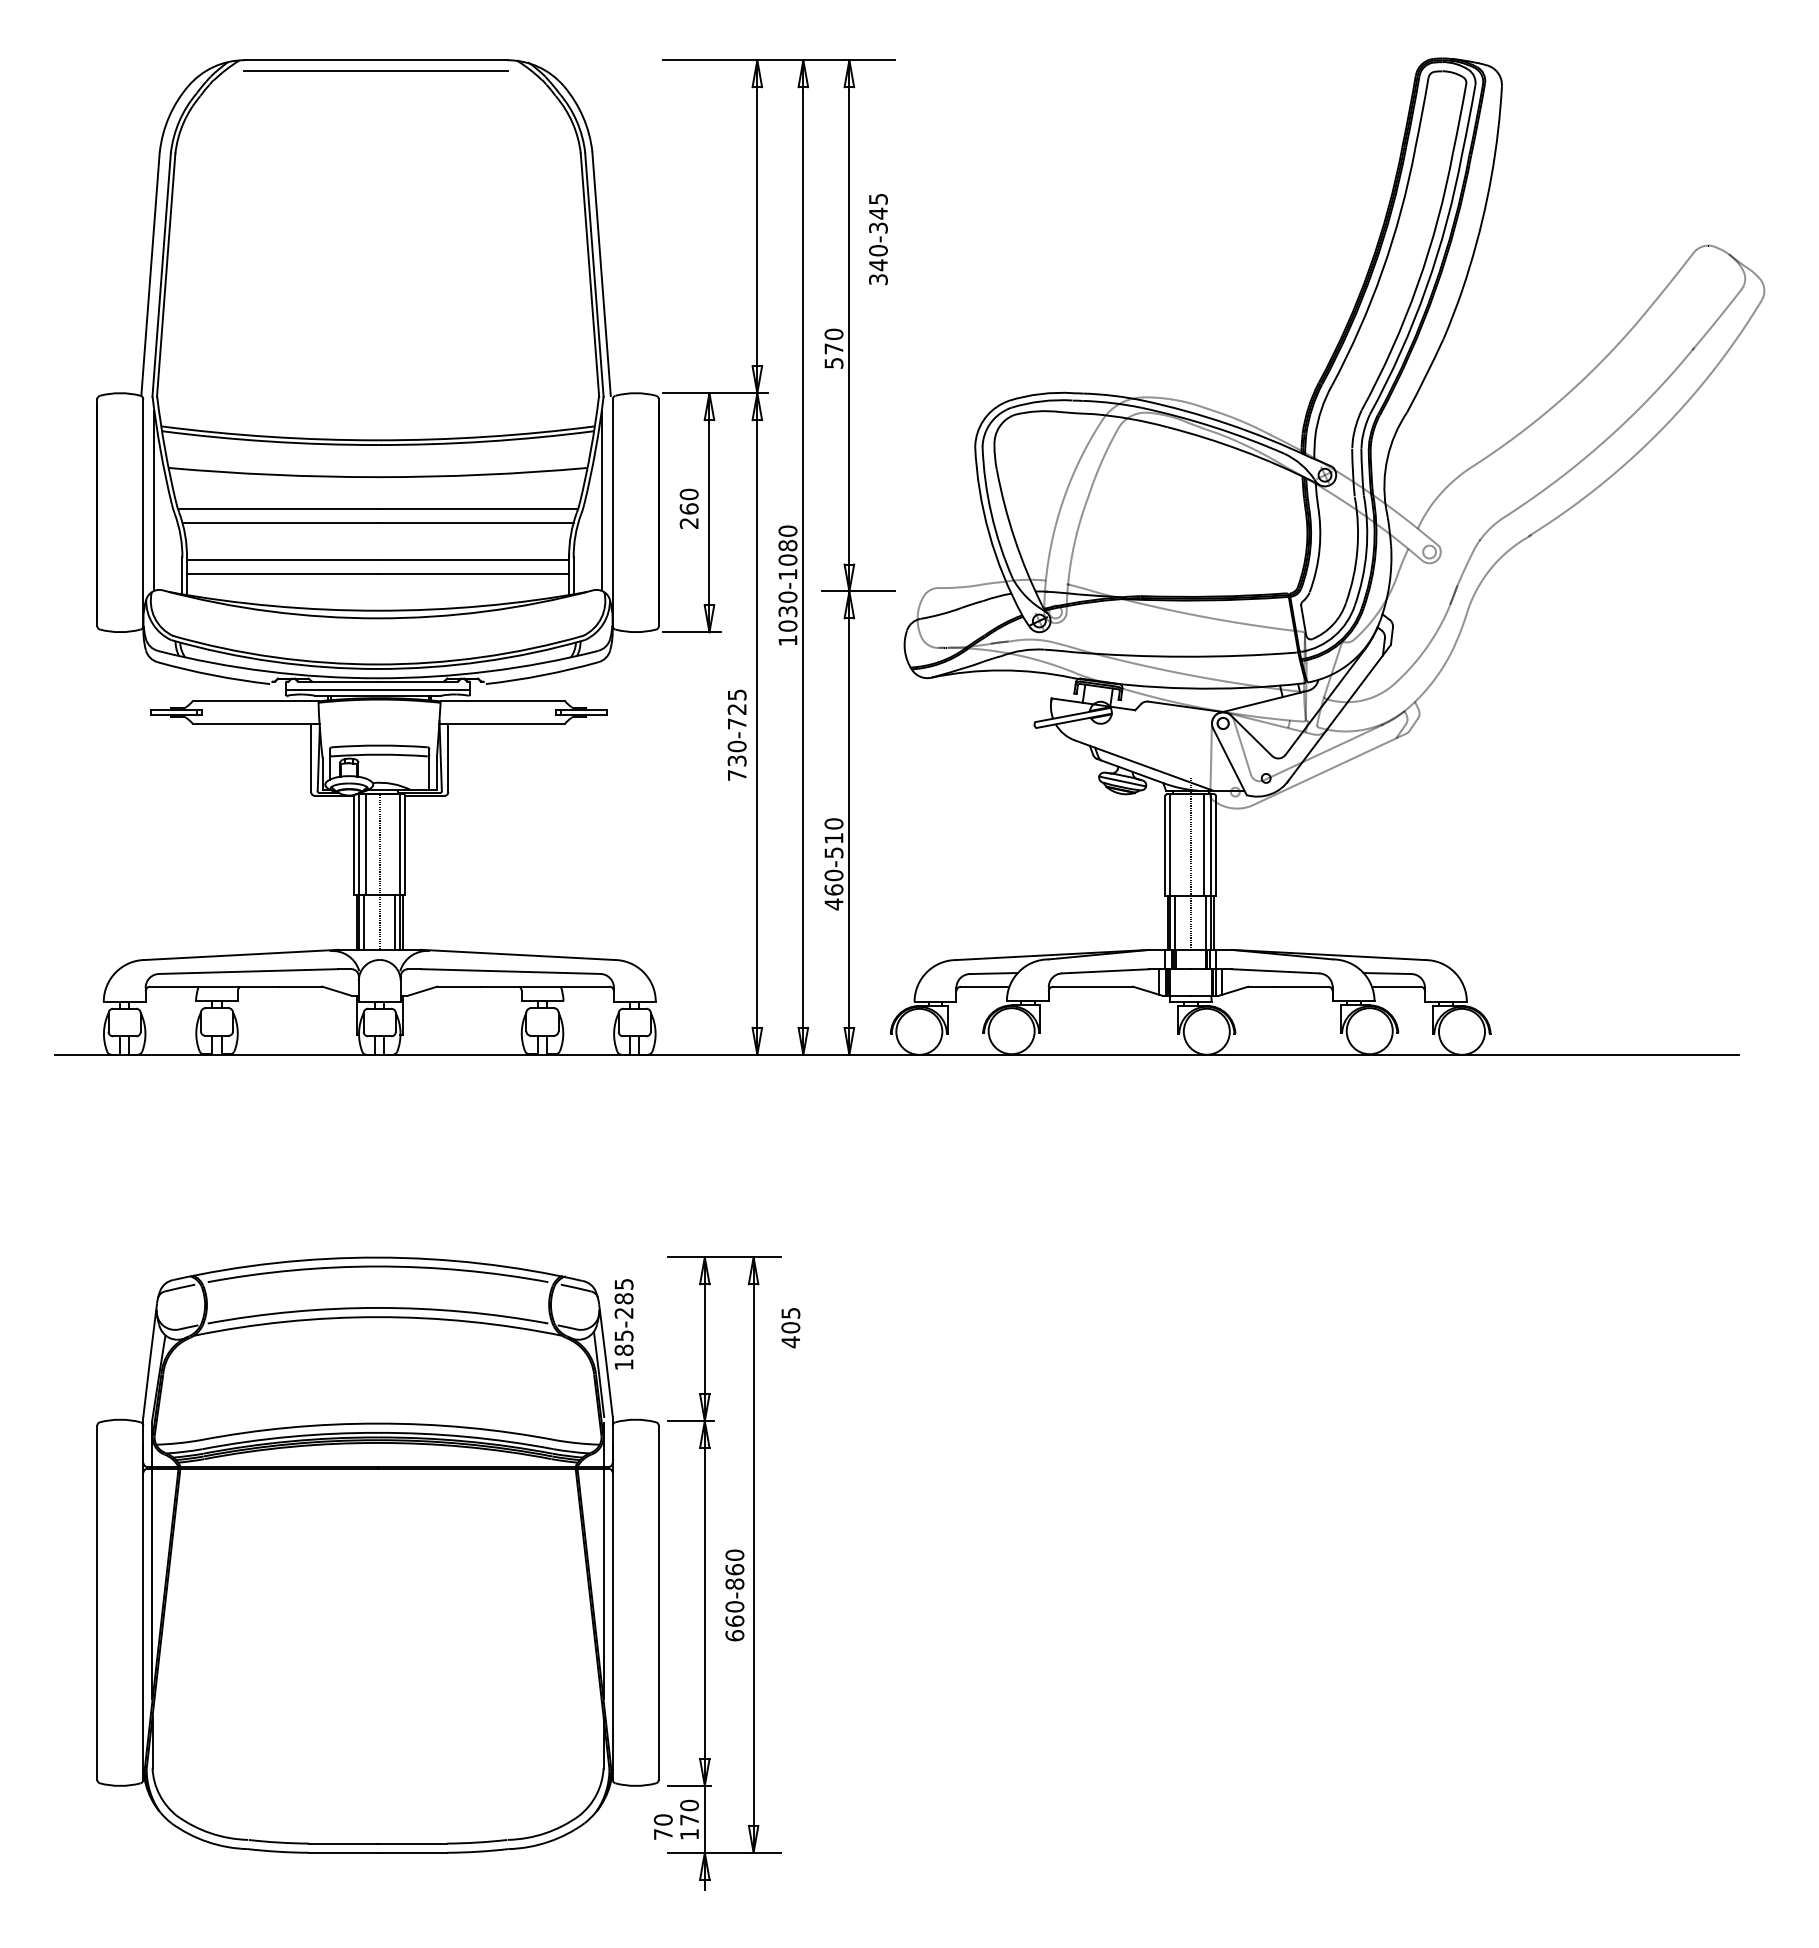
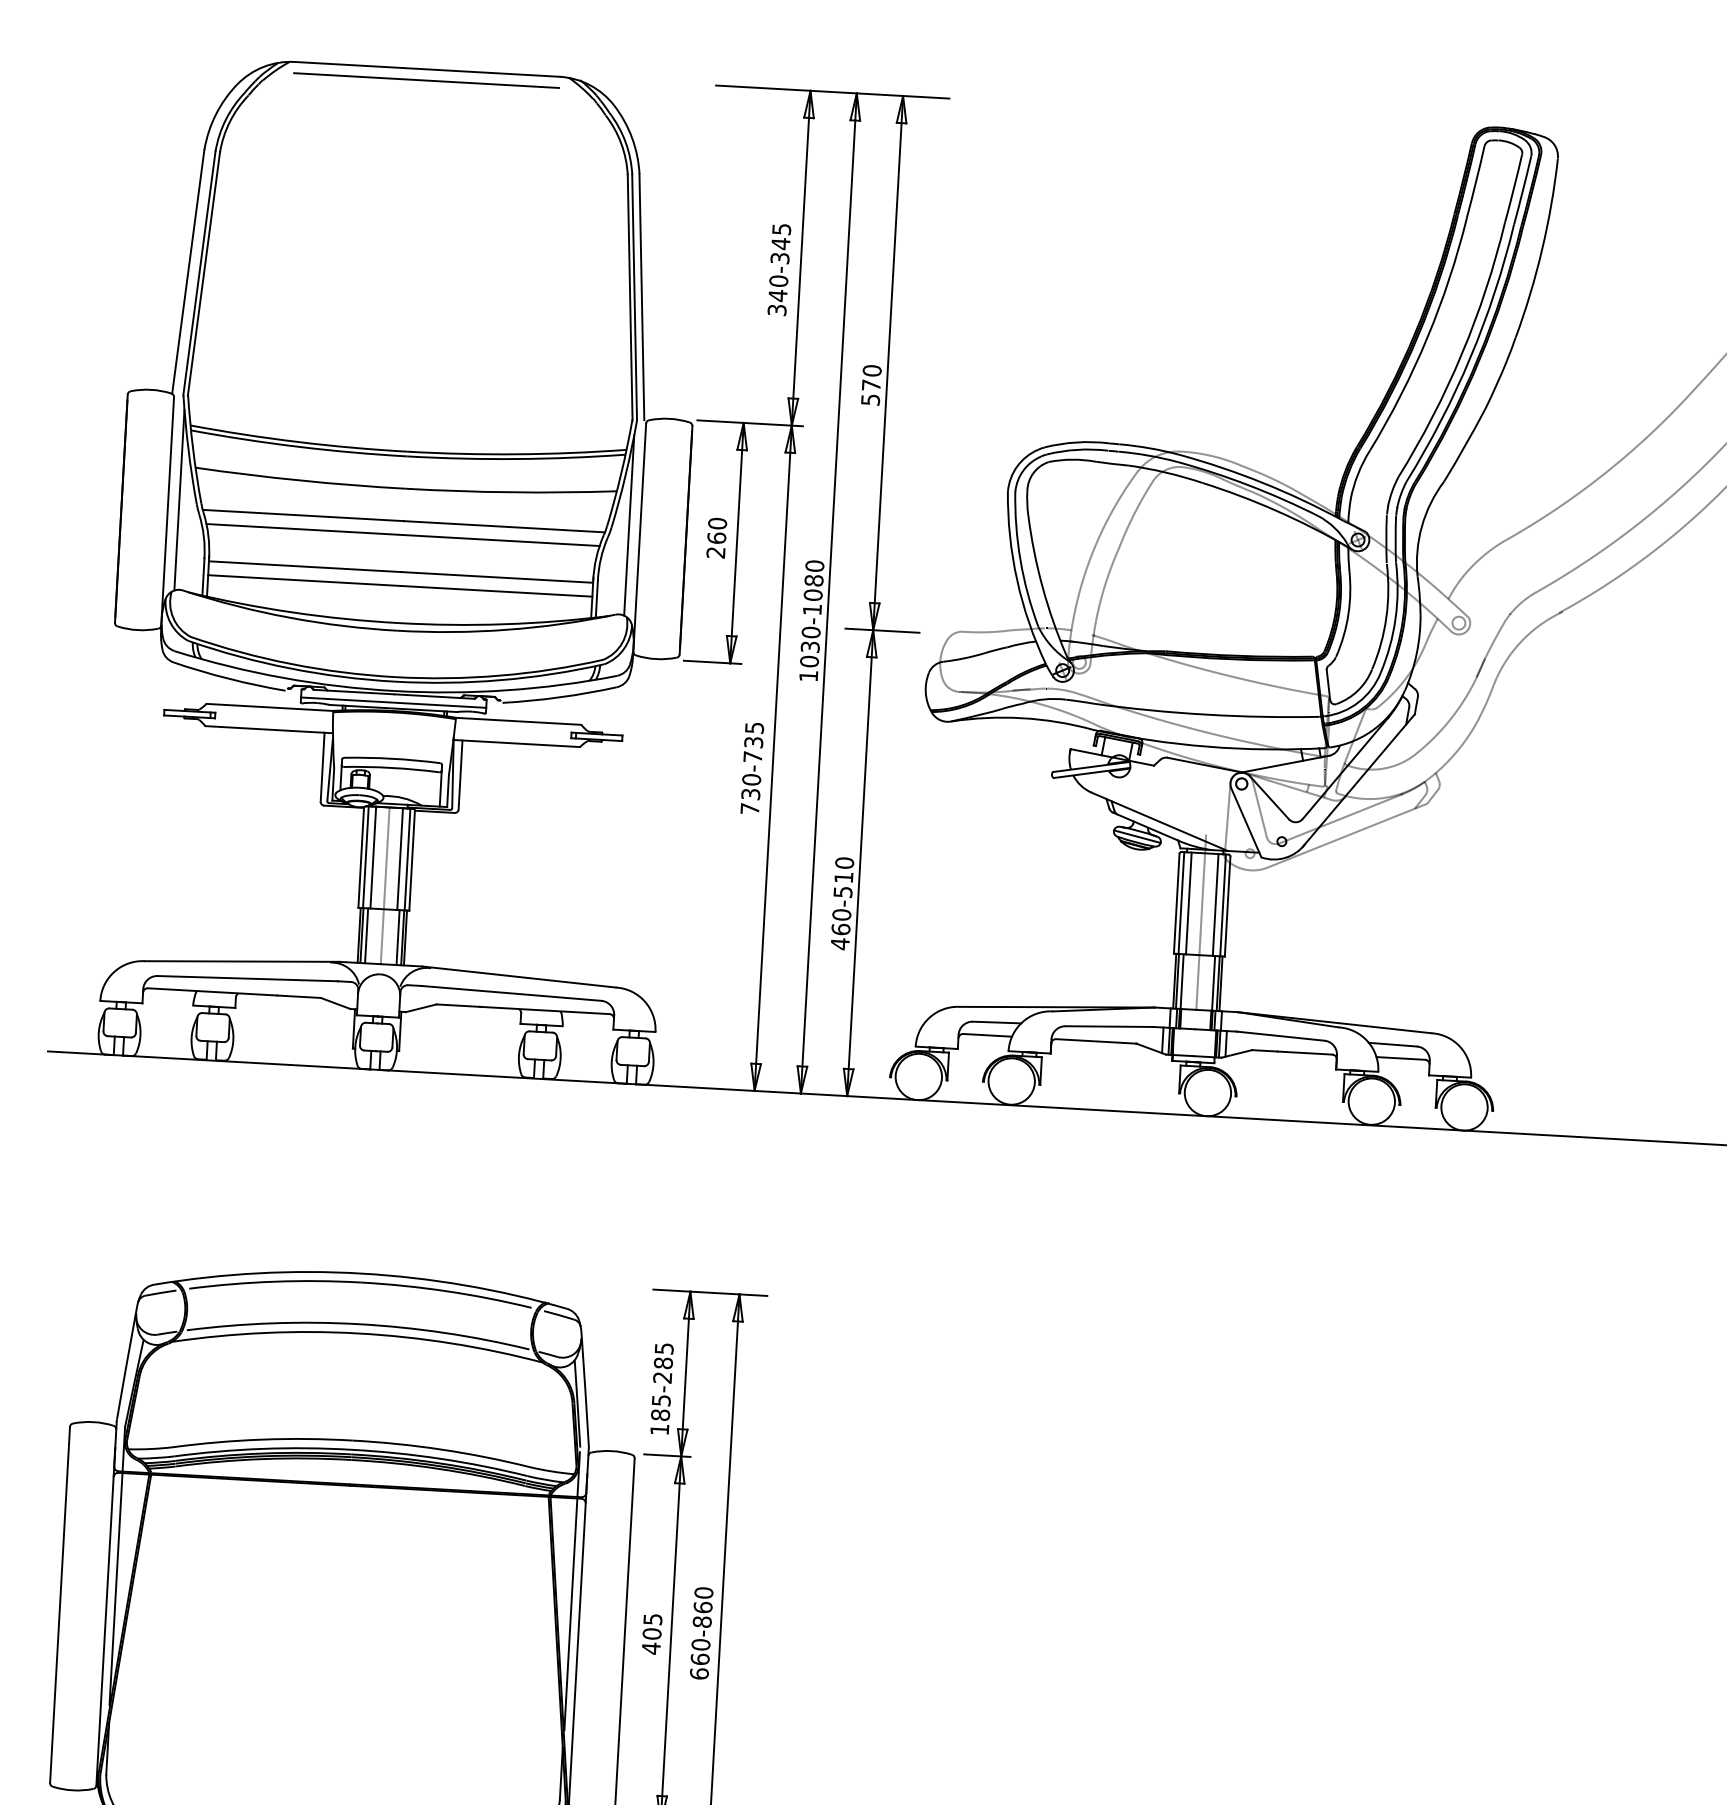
text: (878, 239) -> (779, 269), moved
text: (737, 709) -> (754, 742), 730-725 -> 730-735
line: (393, 844) -> (400, 859), added
line: (1177, 844) -> (1188, 903), added
text: (623, 1324) -> (661, 1389), moved
text: (790, 1328) -> (651, 1634), moved

